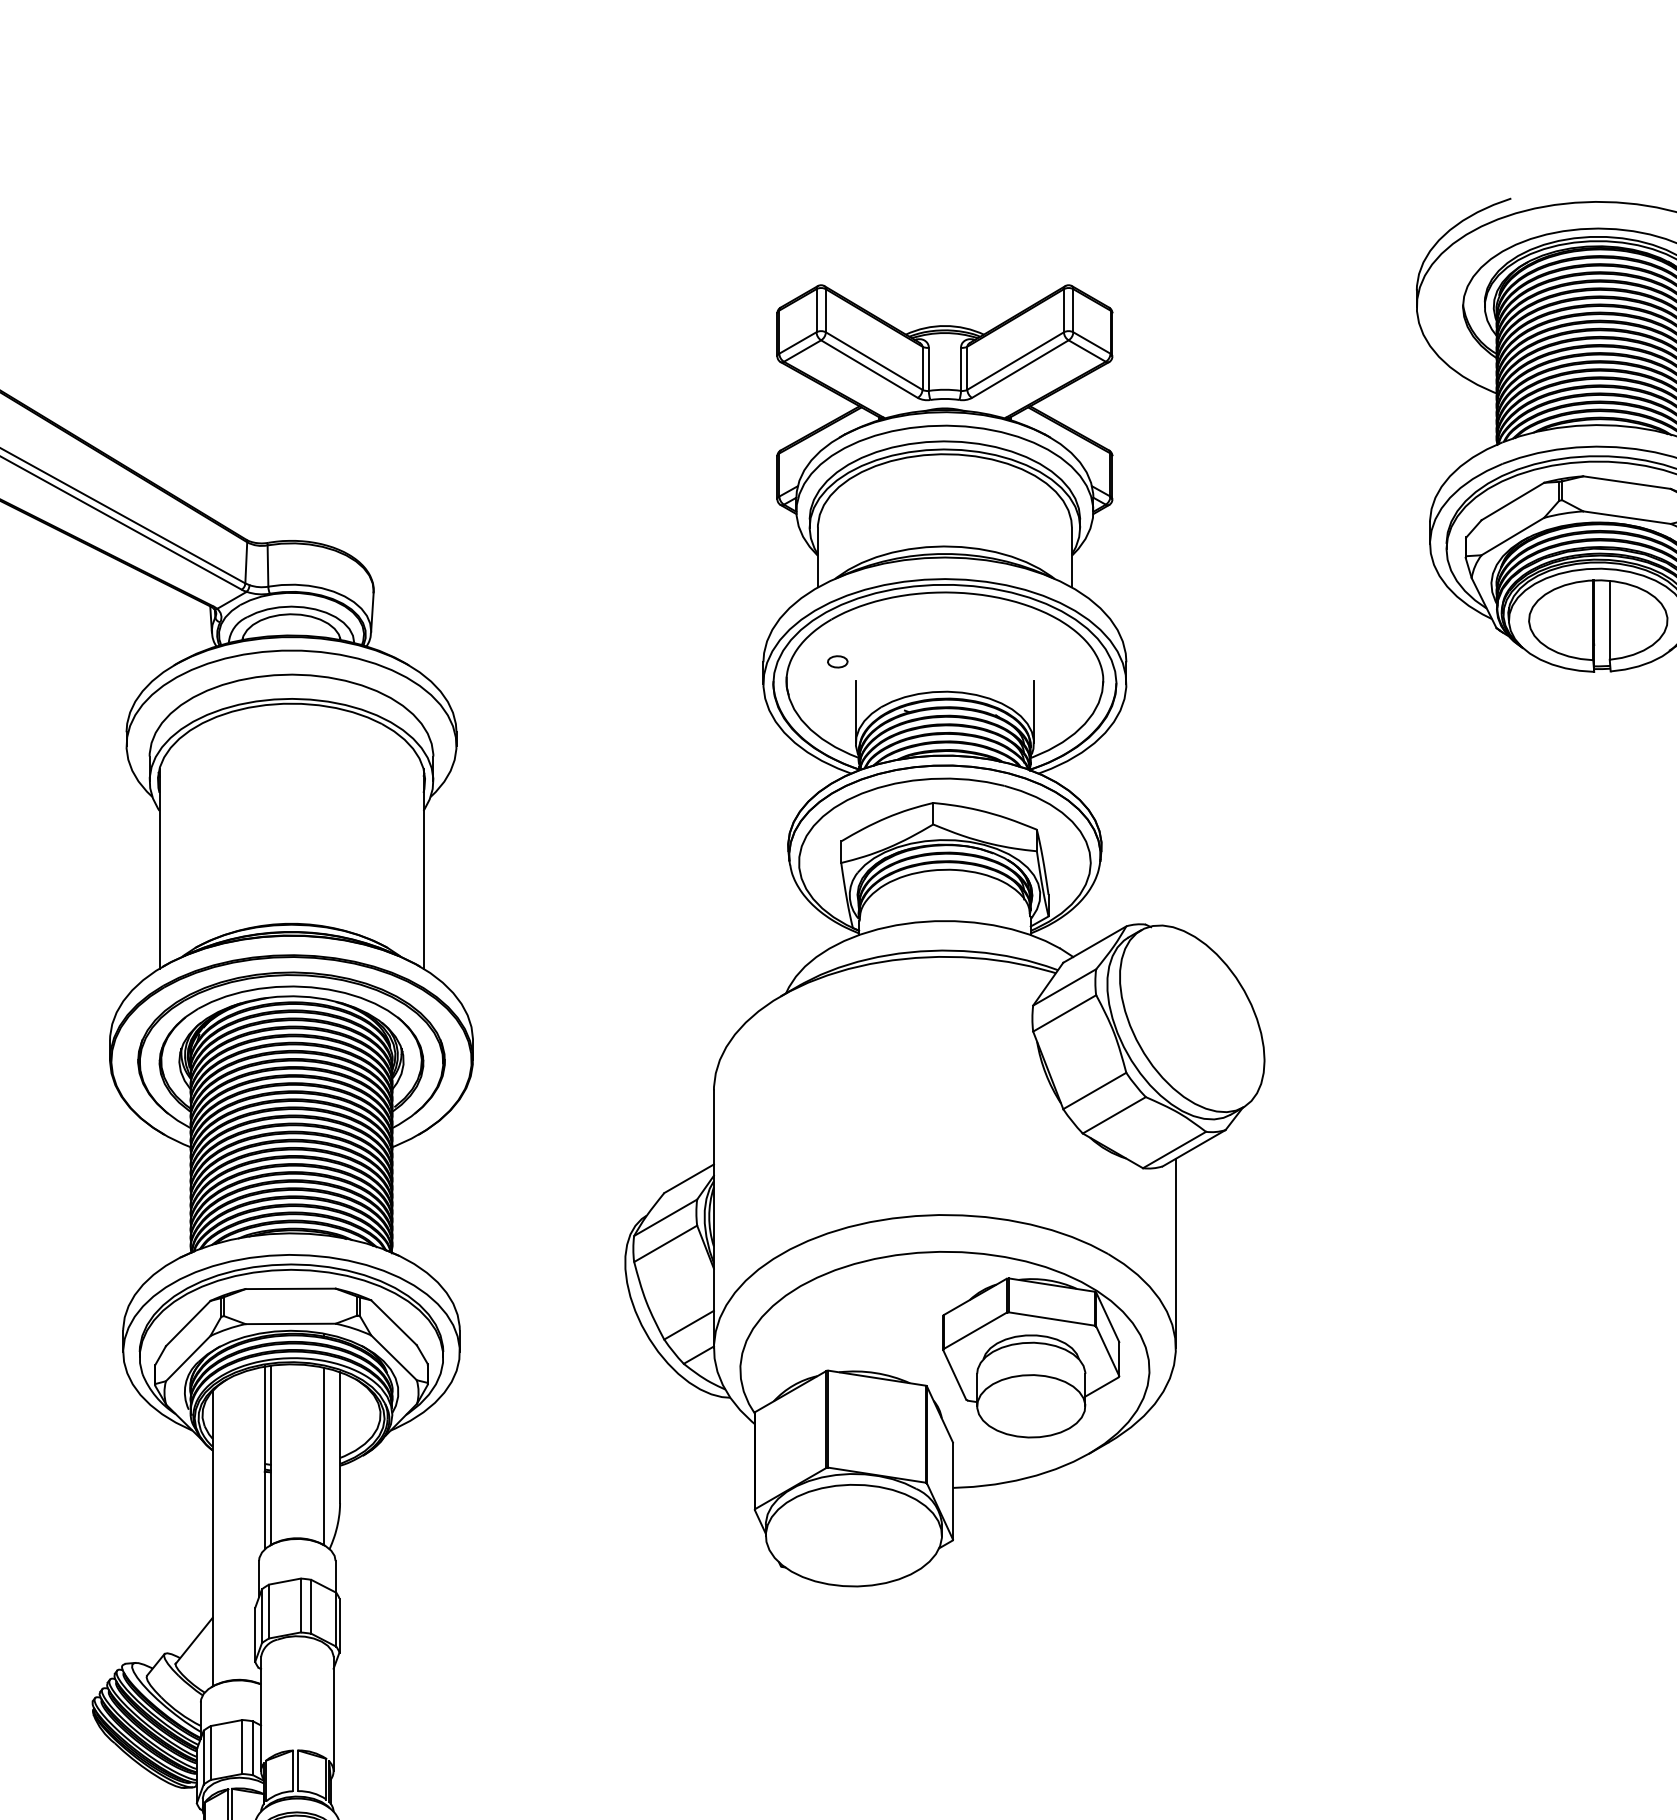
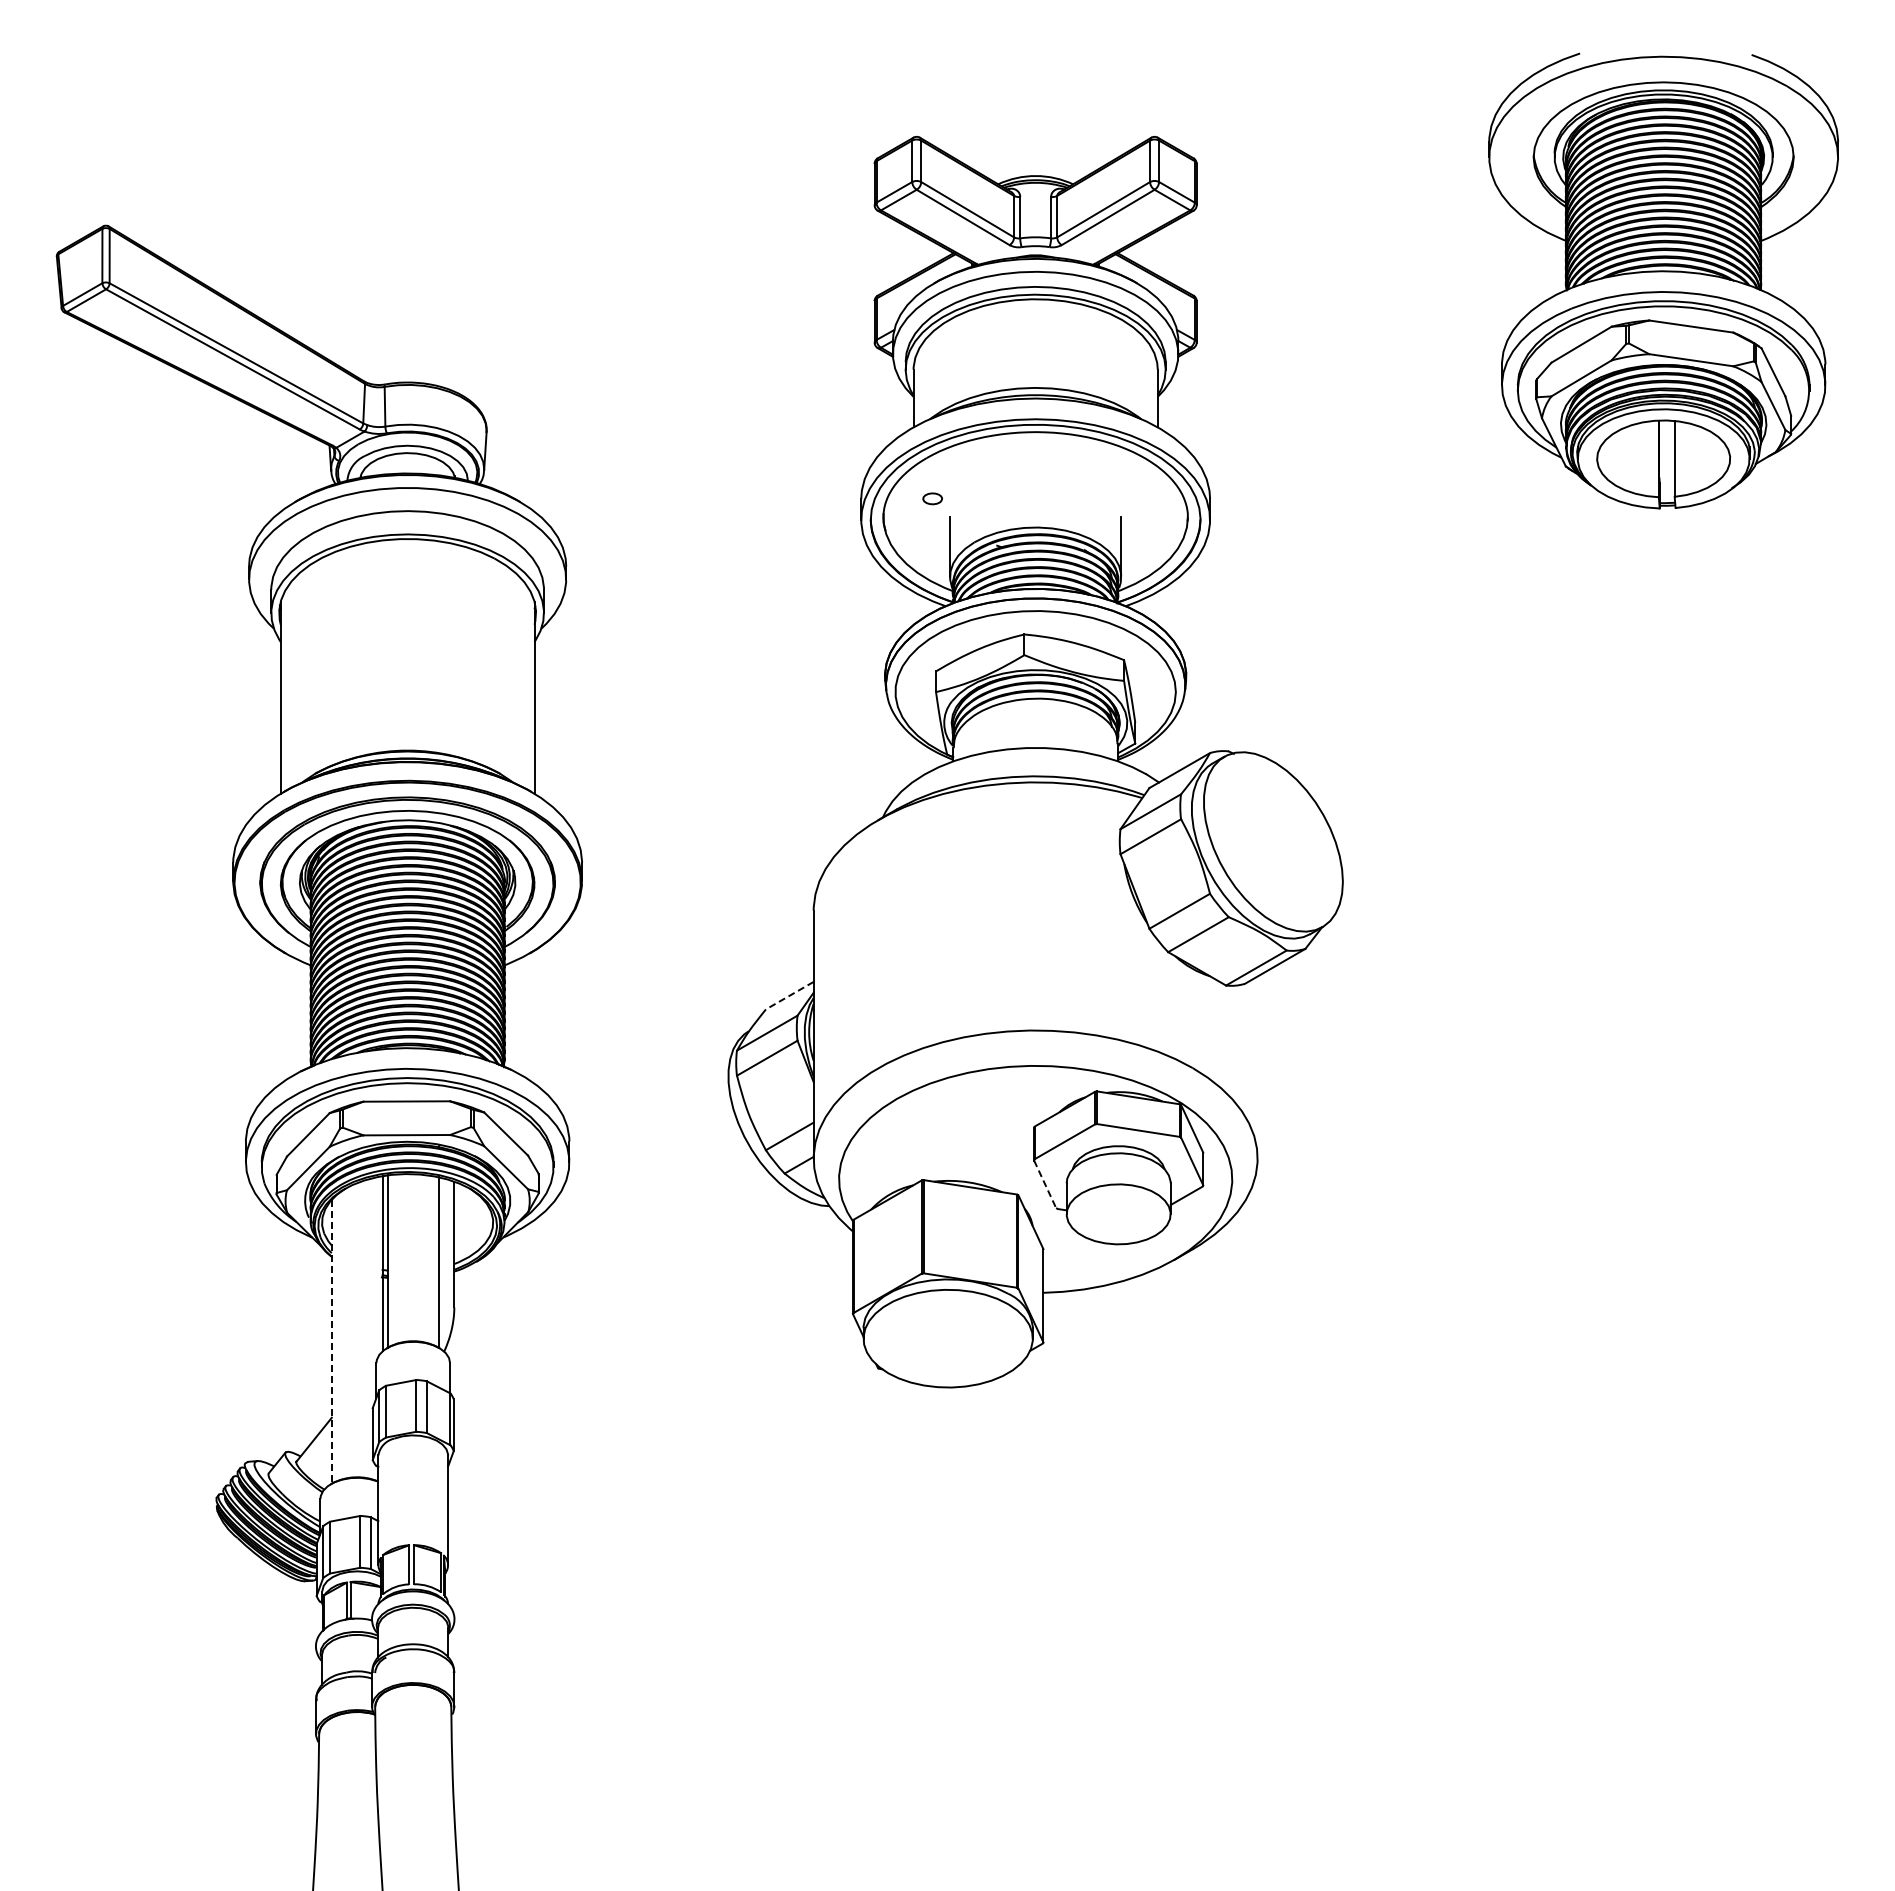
line: (688, 1178) -> (789, 995), solid -> dashed
line: (1175, 1253) -> (1257, 1067), removed
line: (955, 1375) -> (1045, 1184), solid -> dashed
line: (212, 1539) -> (331, 1342), solid -> dashed

